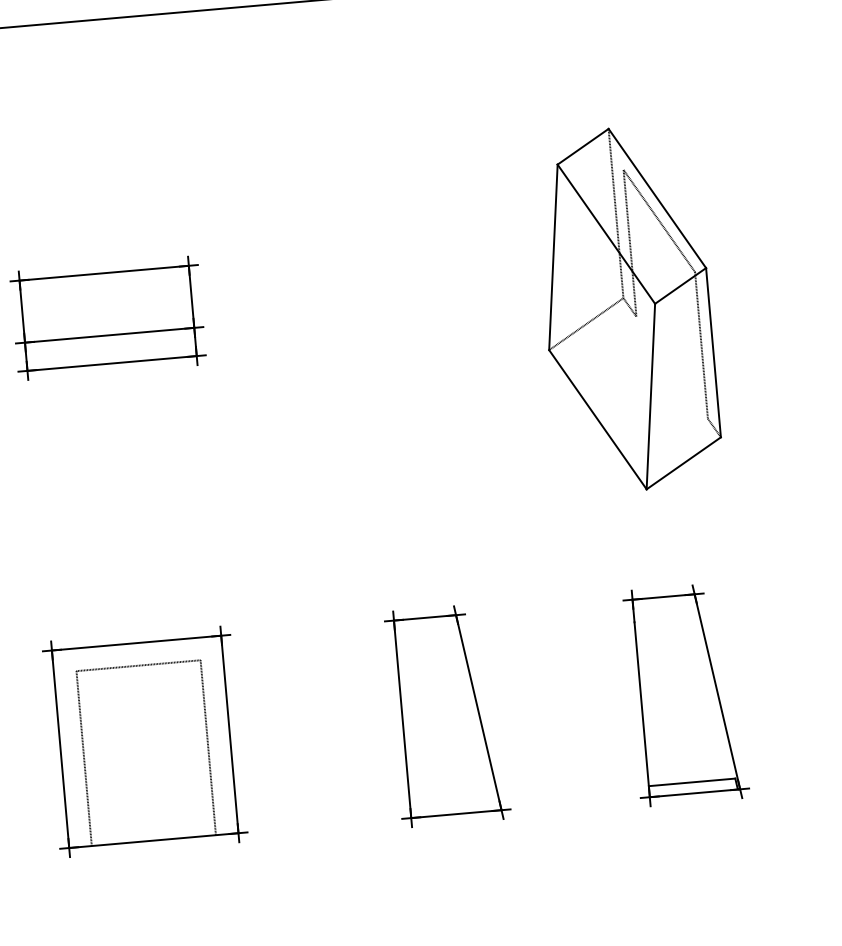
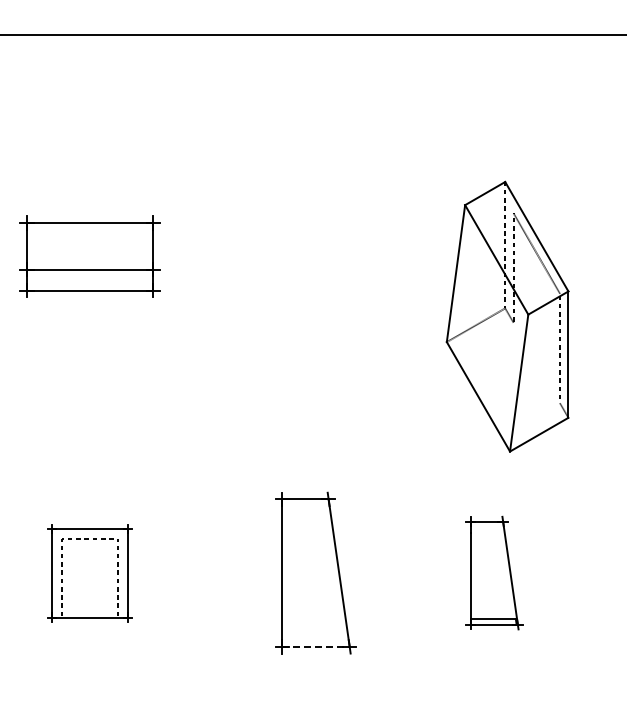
part: (627, 308) -> (507, 316), moved
part: (686, 693) -> (494, 572), size x0.7
part: (144, 742) -> (89, 573), size x0.6
line: (457, 813) -> (316, 646), solid -> dashed

